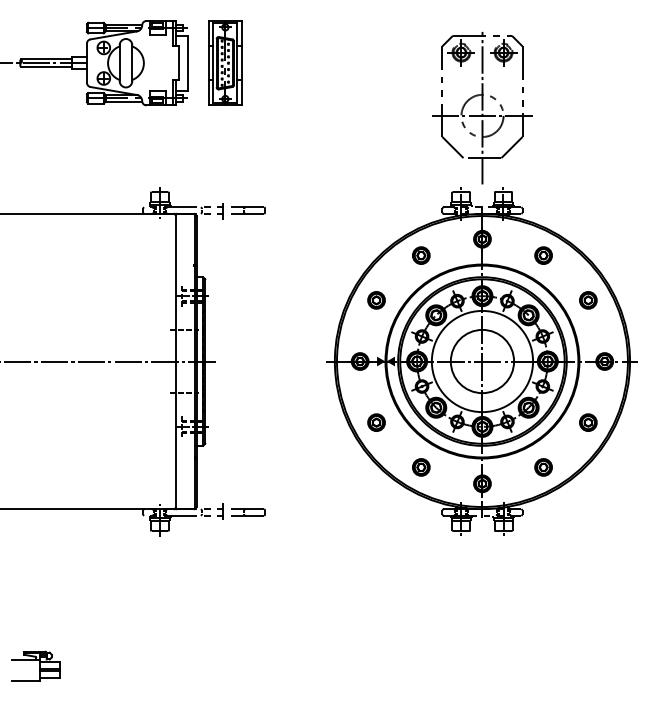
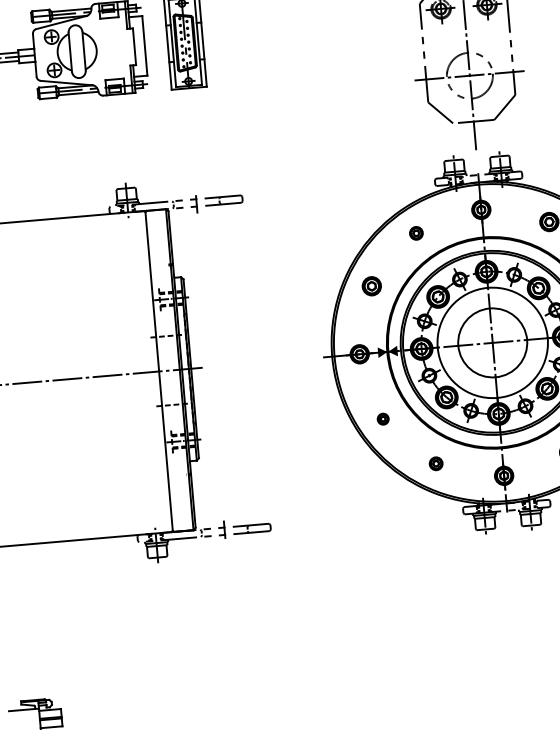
part: (421, 255) -> (416, 233), size x0.7
part: (376, 422) -> (383, 419), size x0.6
part: (421, 467) -> (436, 463), size x0.7

